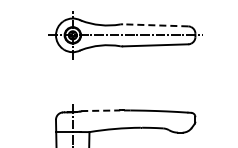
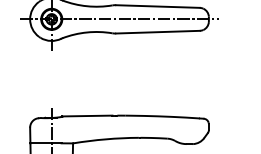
line: (155, 25) -> (157, 6), dashed -> solid
line: (100, 110) -> (87, 115), dashed -> solid

